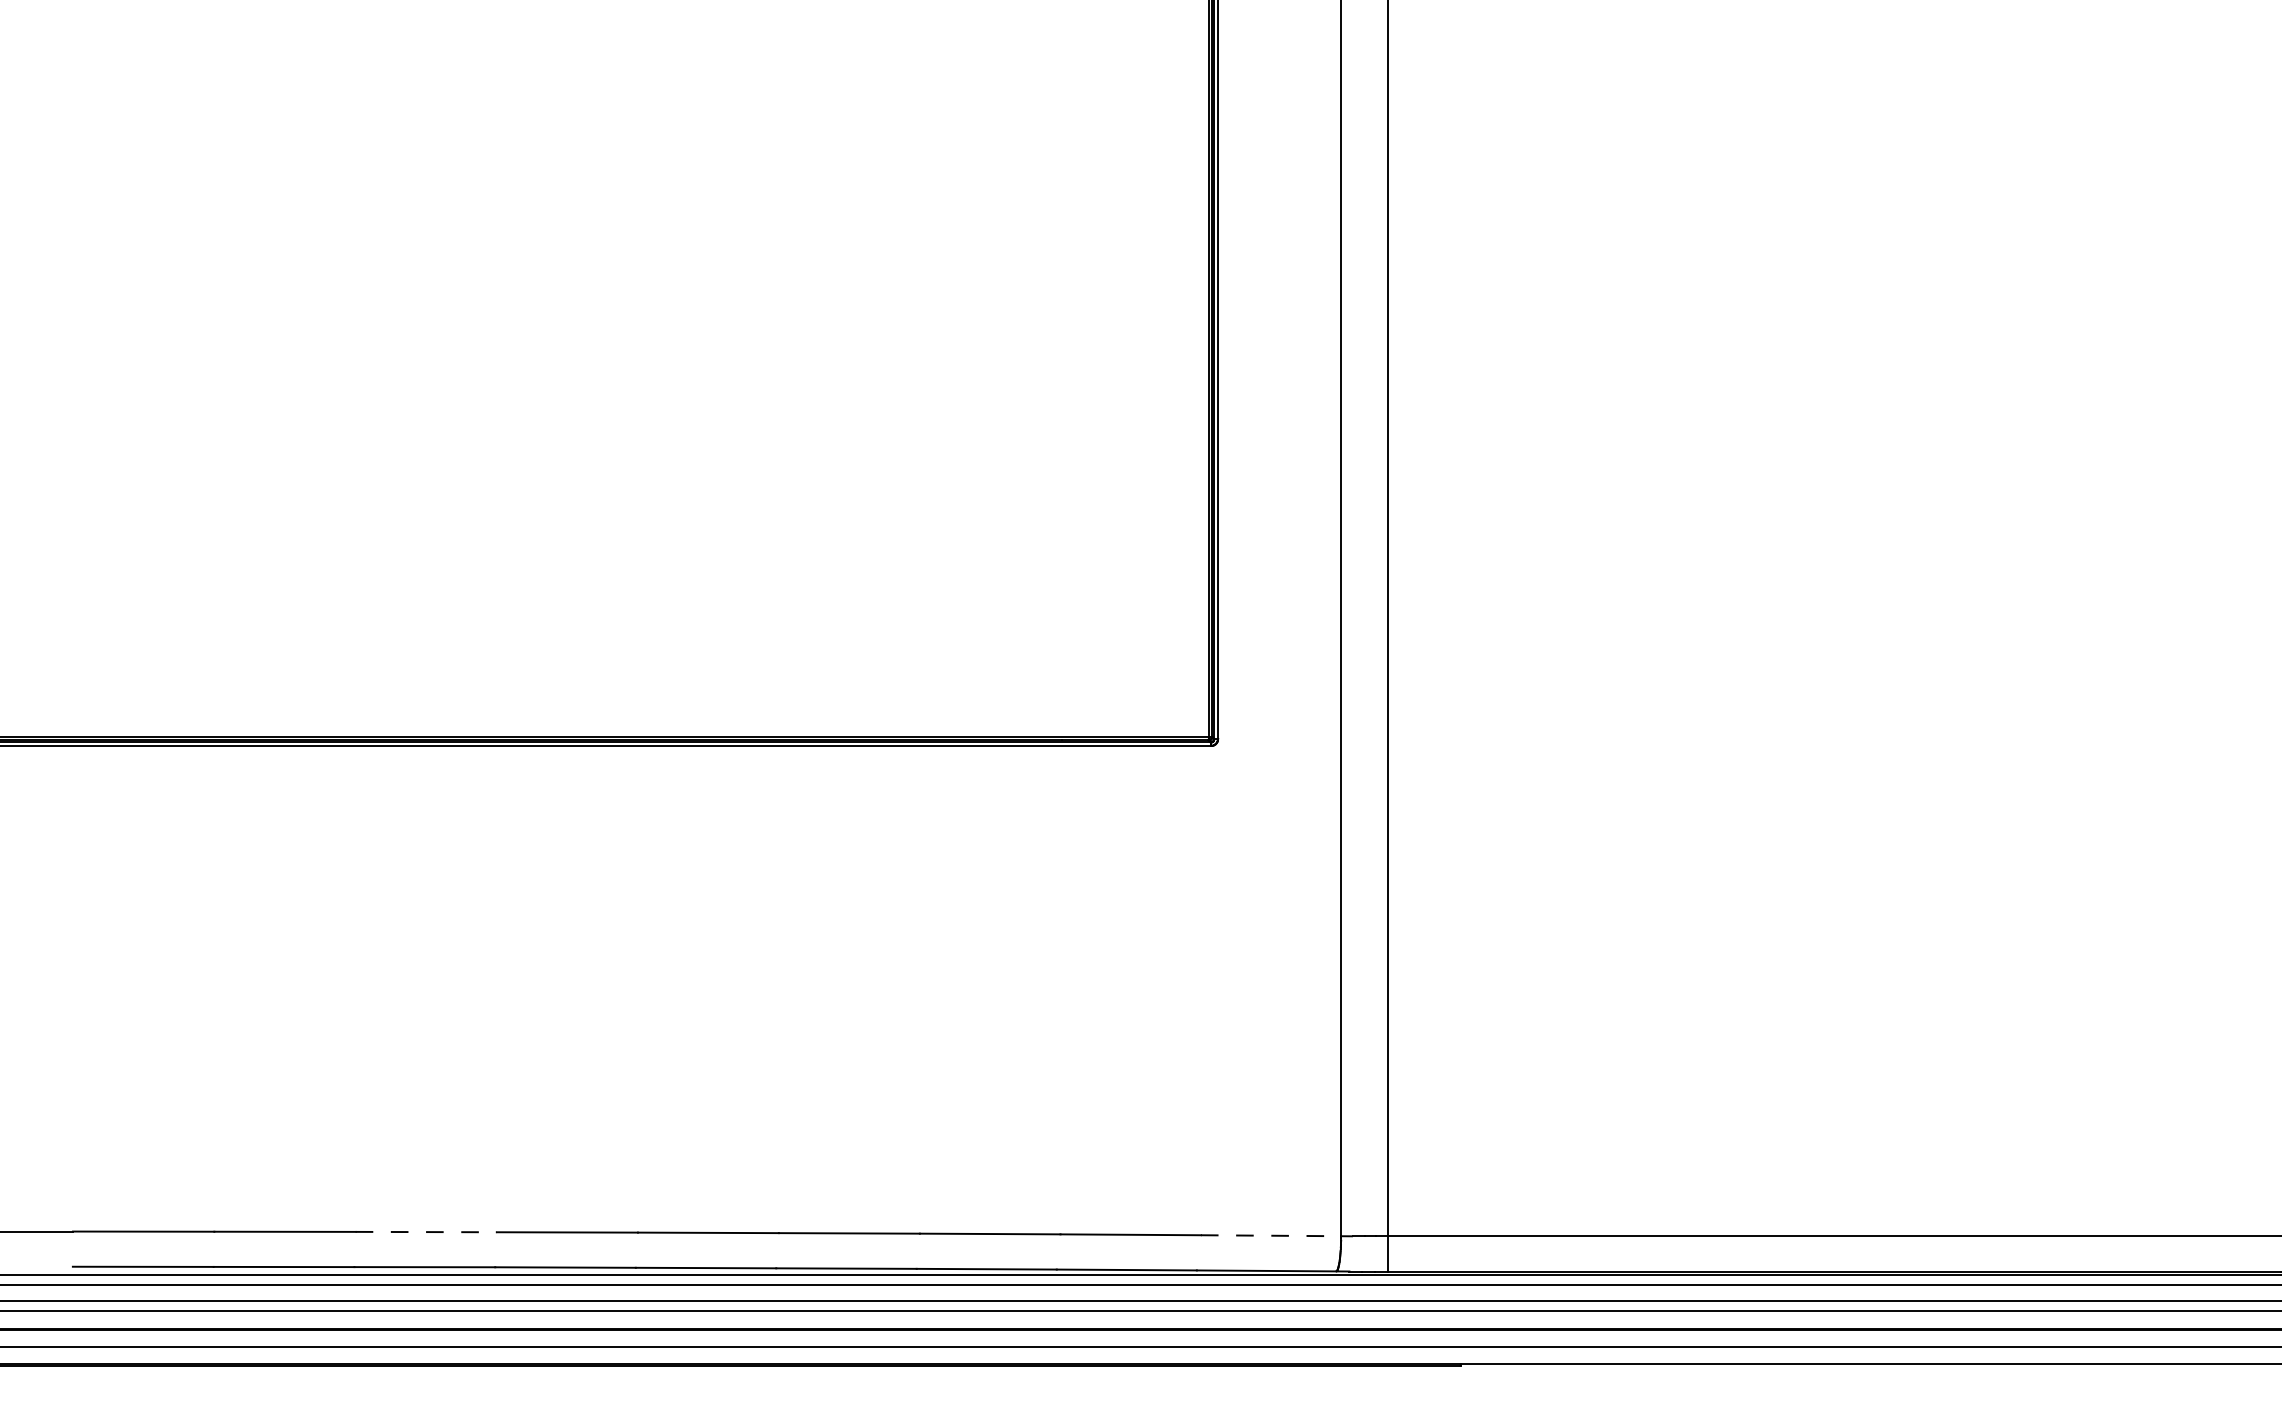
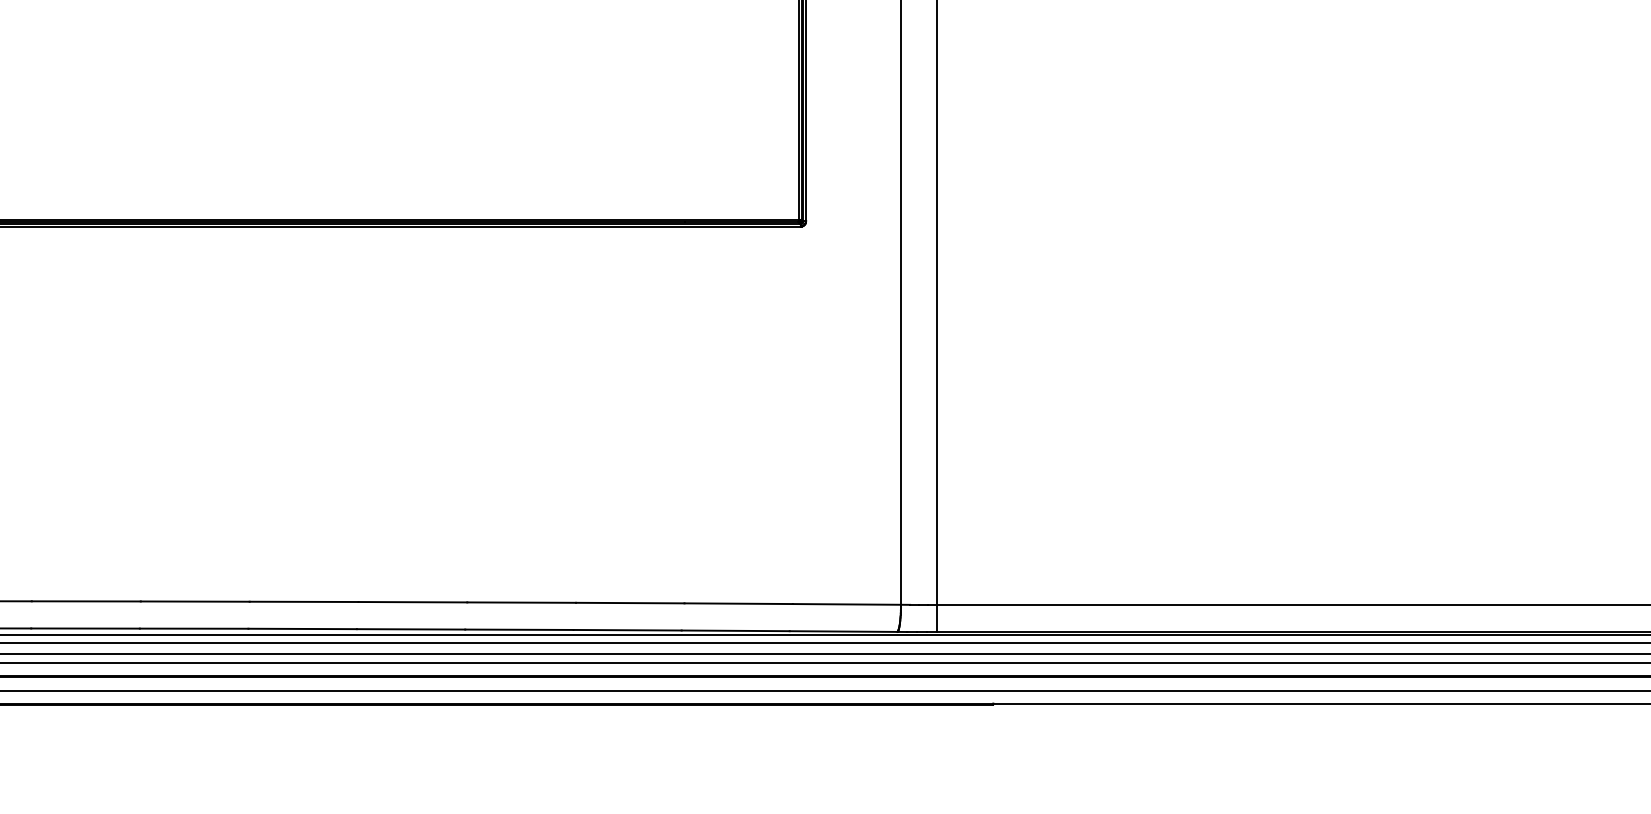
line: (426, 1232) -> (195, 601), dashed -> solid
line: (1277, 1235) -> (851, 604), dashed -> solid

